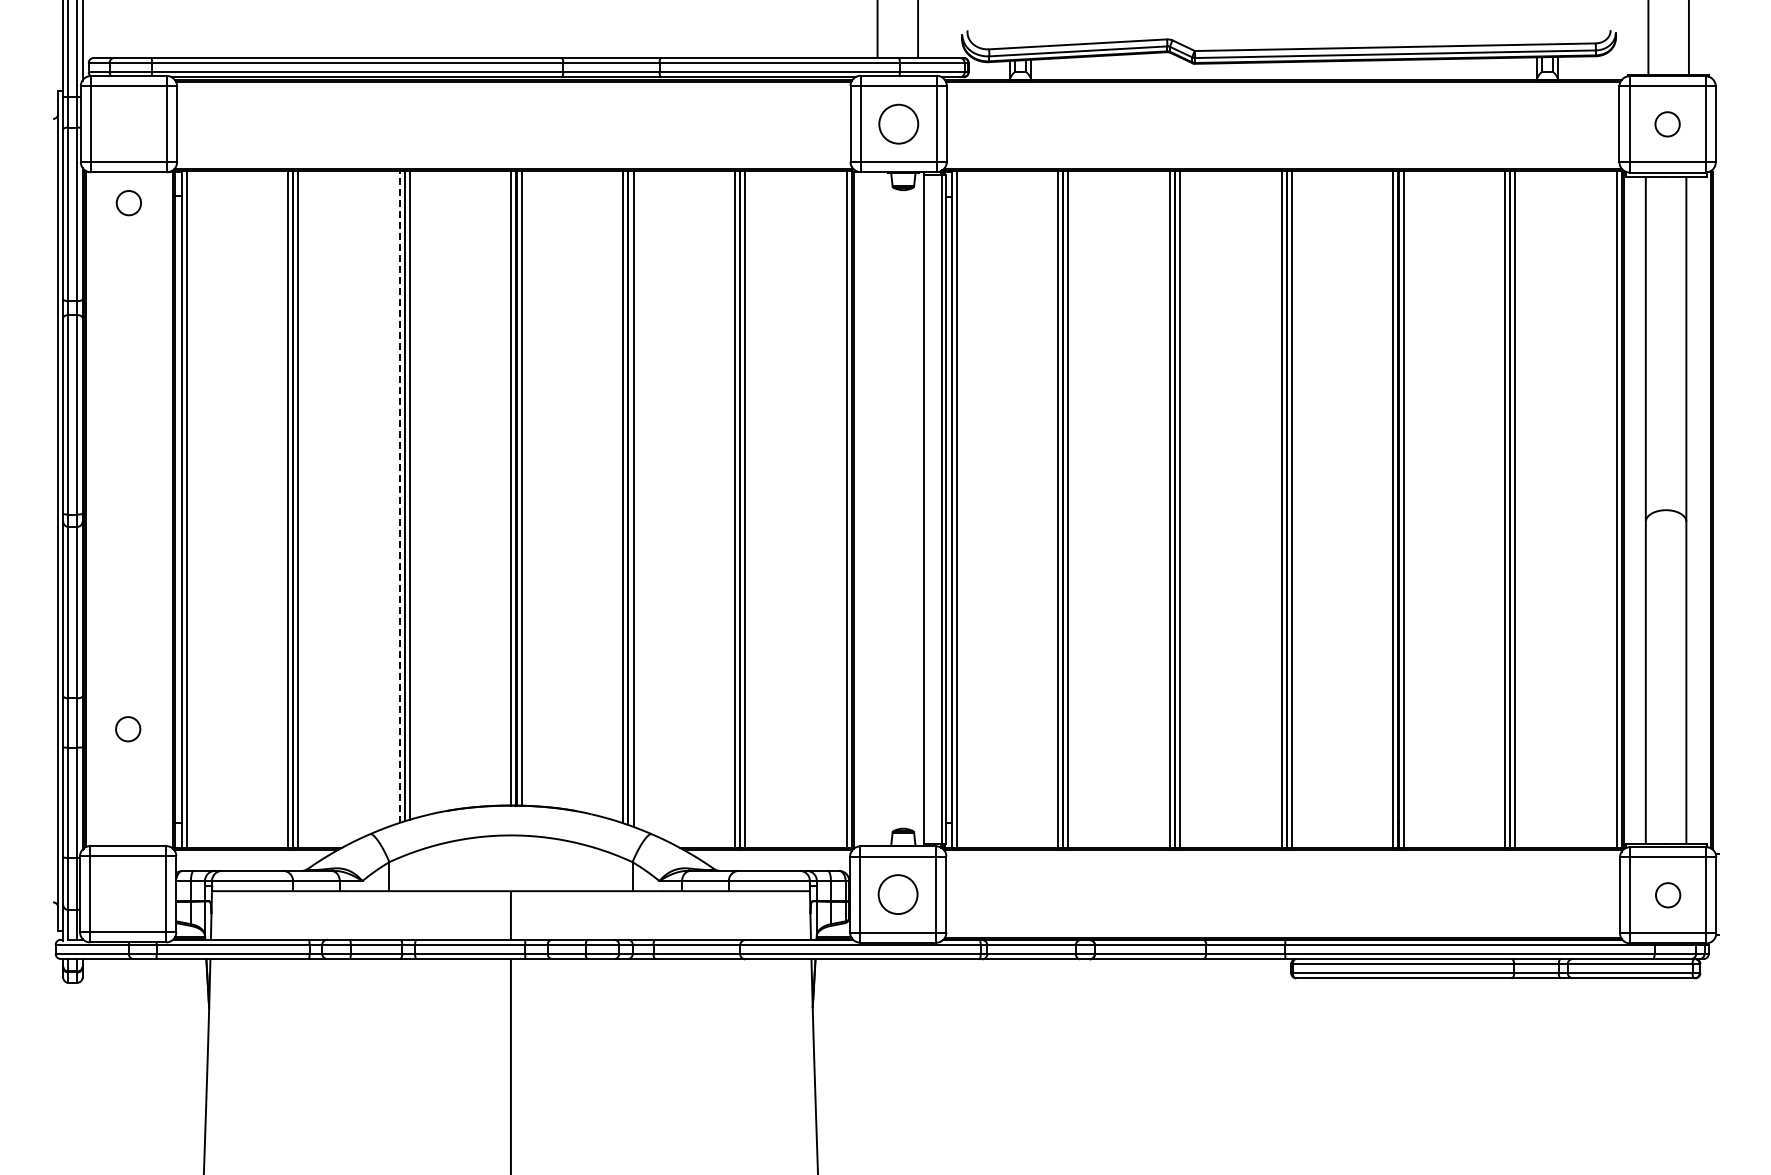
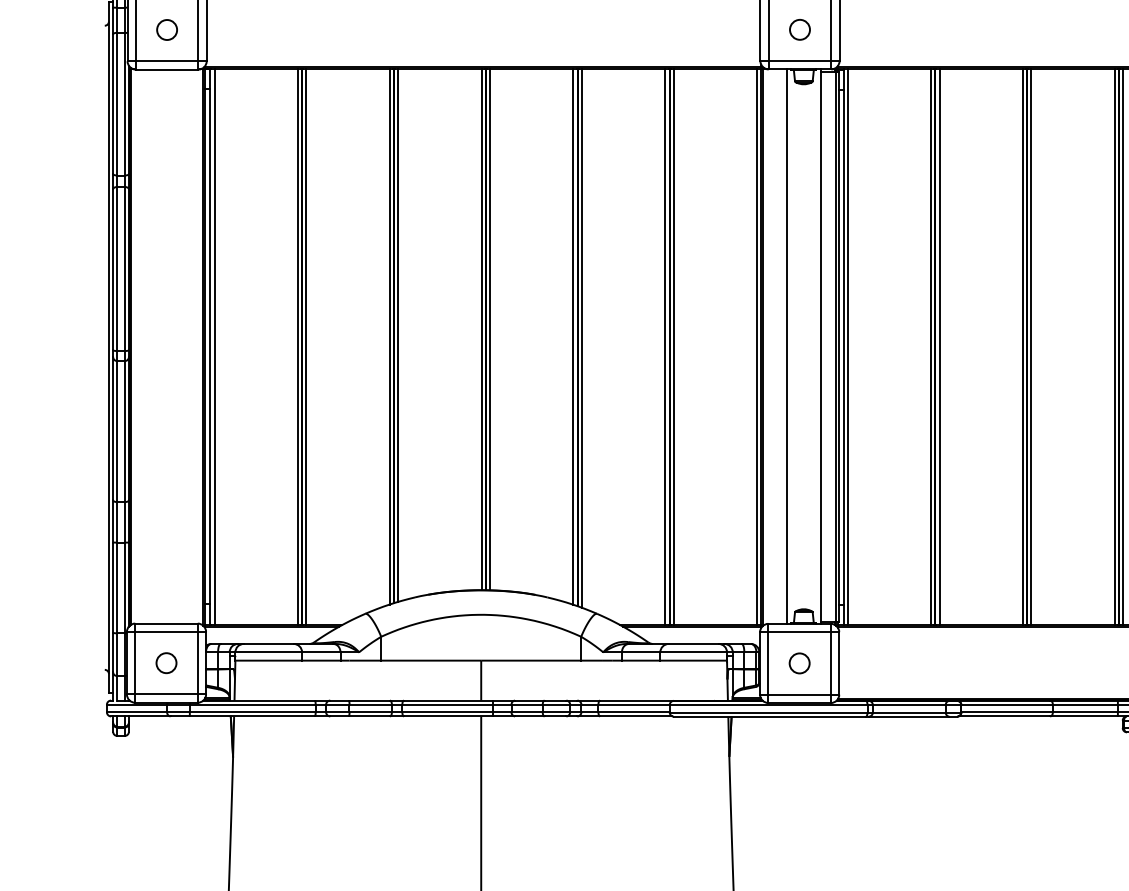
circle: (898, 123) -> (799, 29), size x0.62
circle: (128, 203) -> (166, 30), moved
line: (399, 496) -> (389, 336), dashed -> solid
line: (883, 509) -> (787, 346), added
circle: (128, 729) -> (166, 663), moved
circle: (898, 894) -> (799, 663), size x0.62

